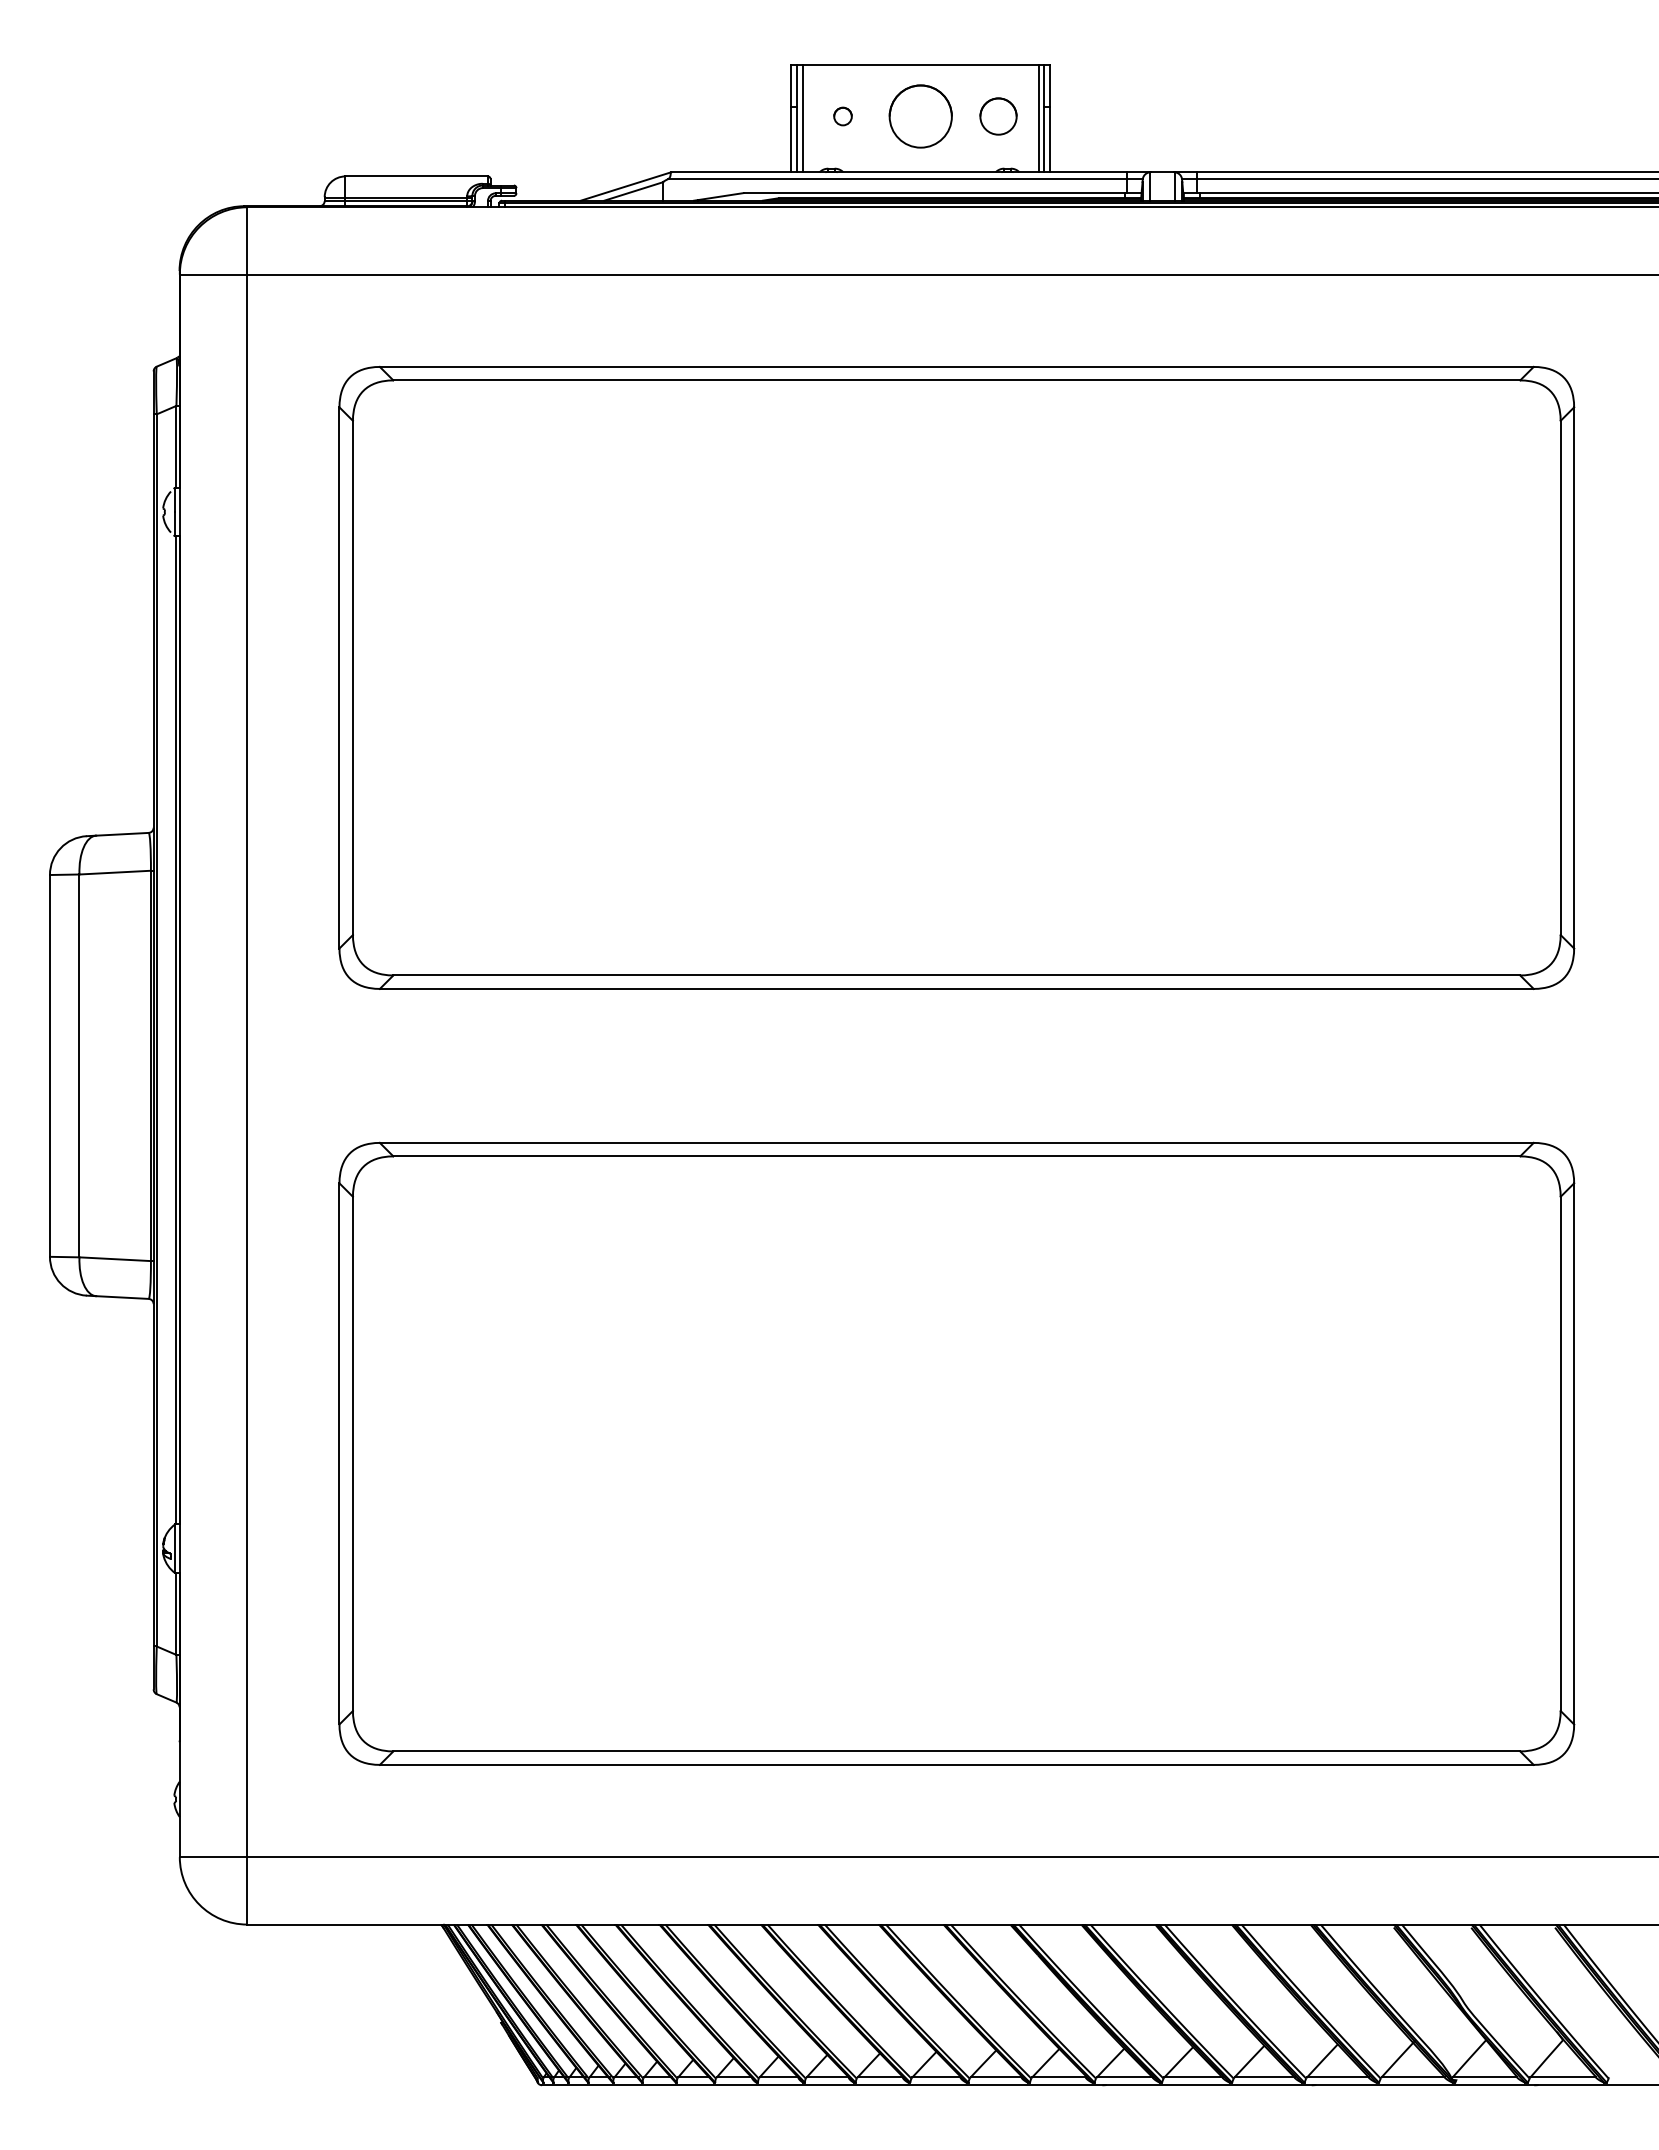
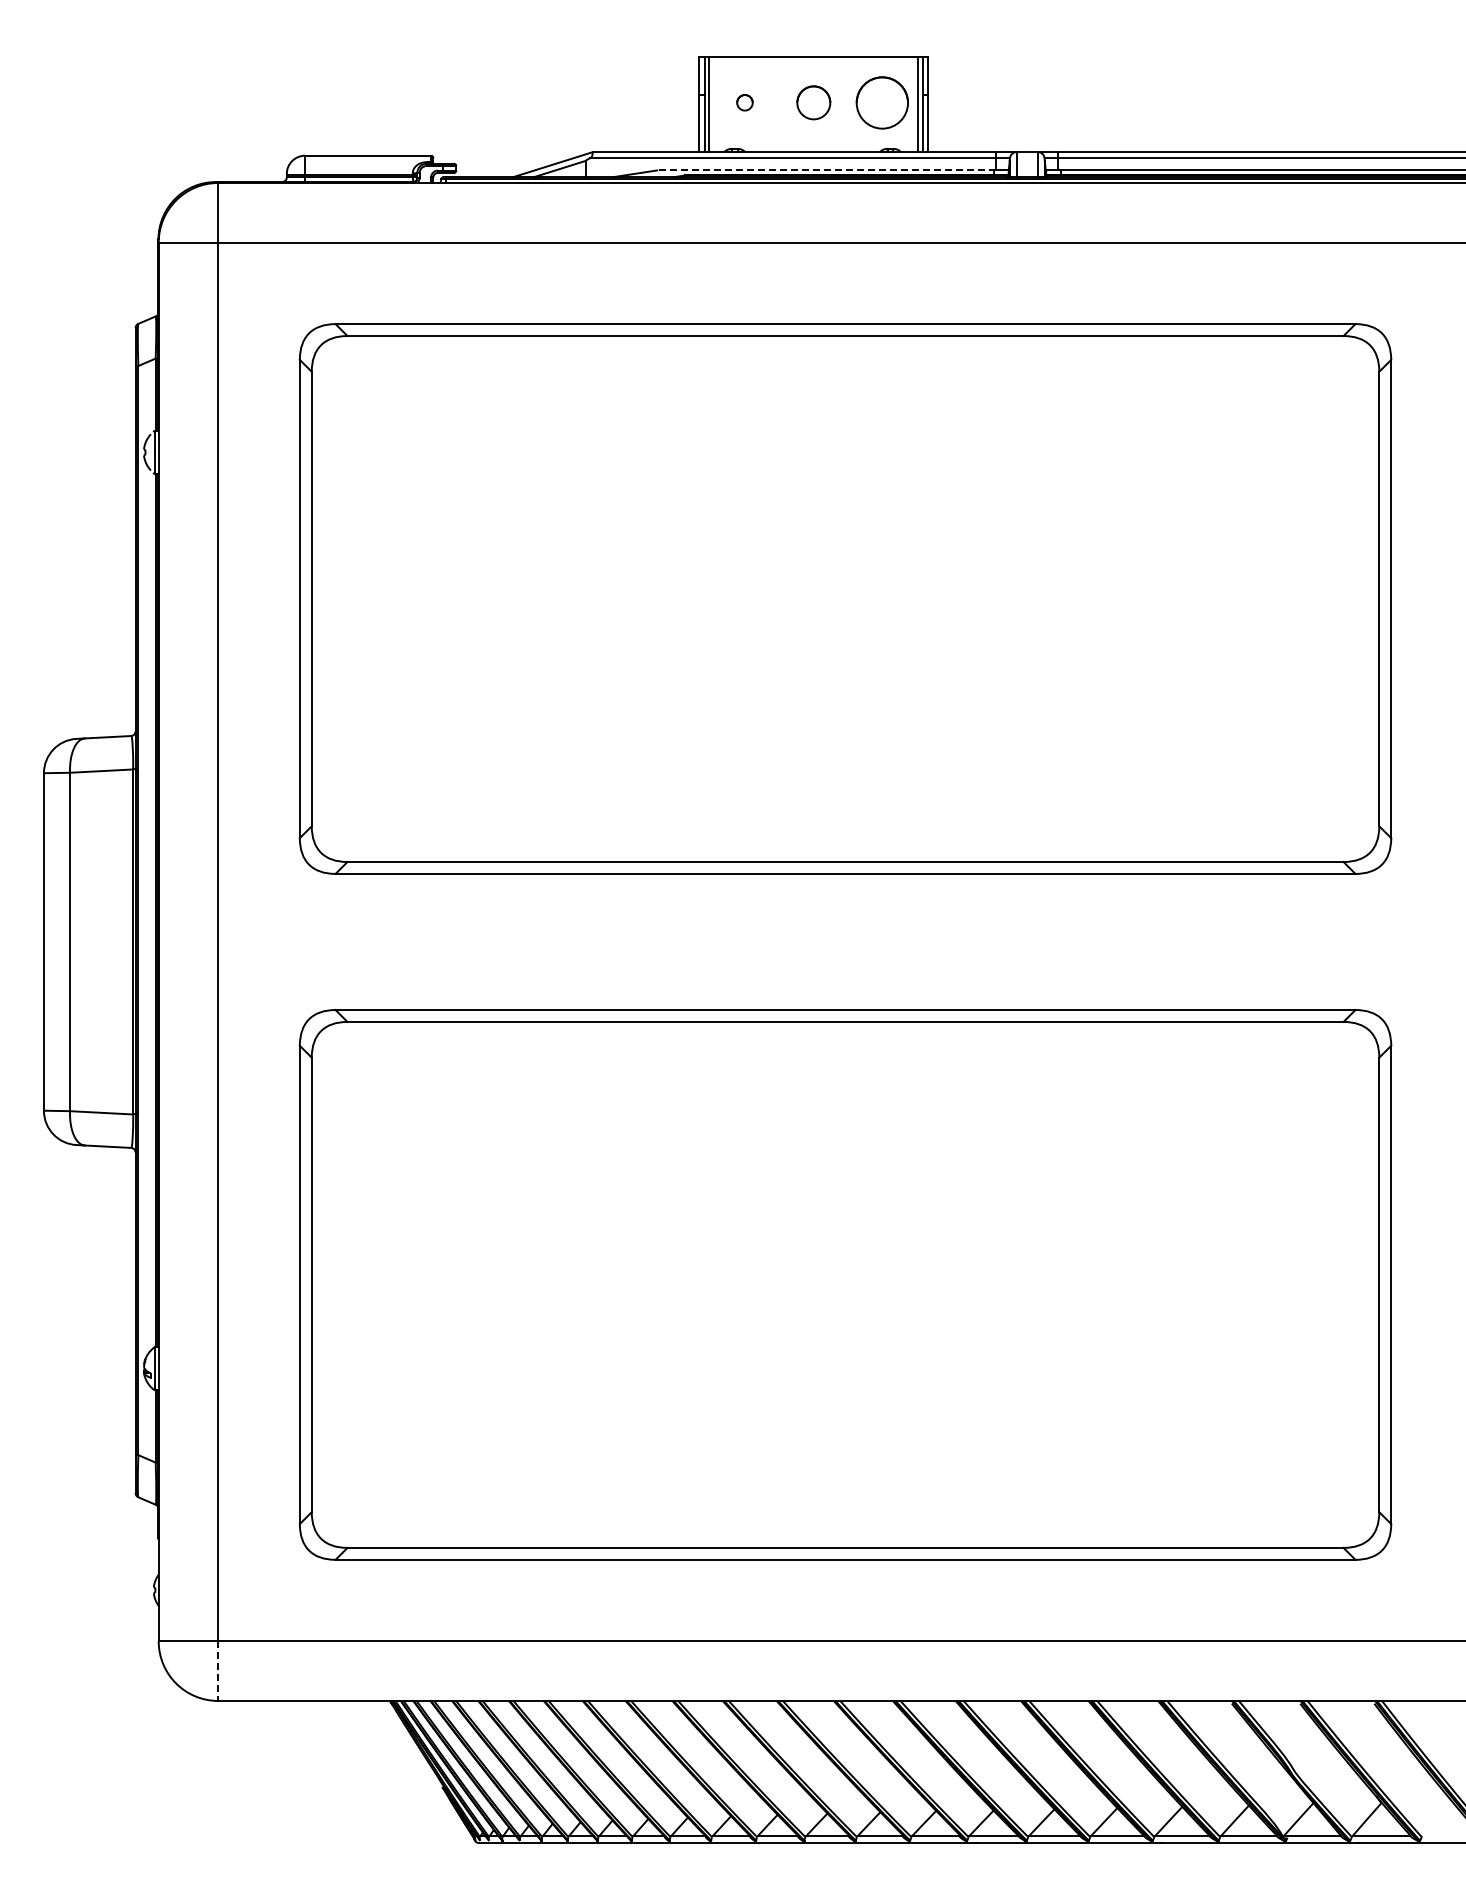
part: (920, 116) -> (813, 102), size x0.6
circle: (998, 116) -> (882, 102), size x1.6
line: (935, 193) -> (826, 170), solid -> dashed
line: (247, 1891) -> (218, 1671), solid -> dashed

